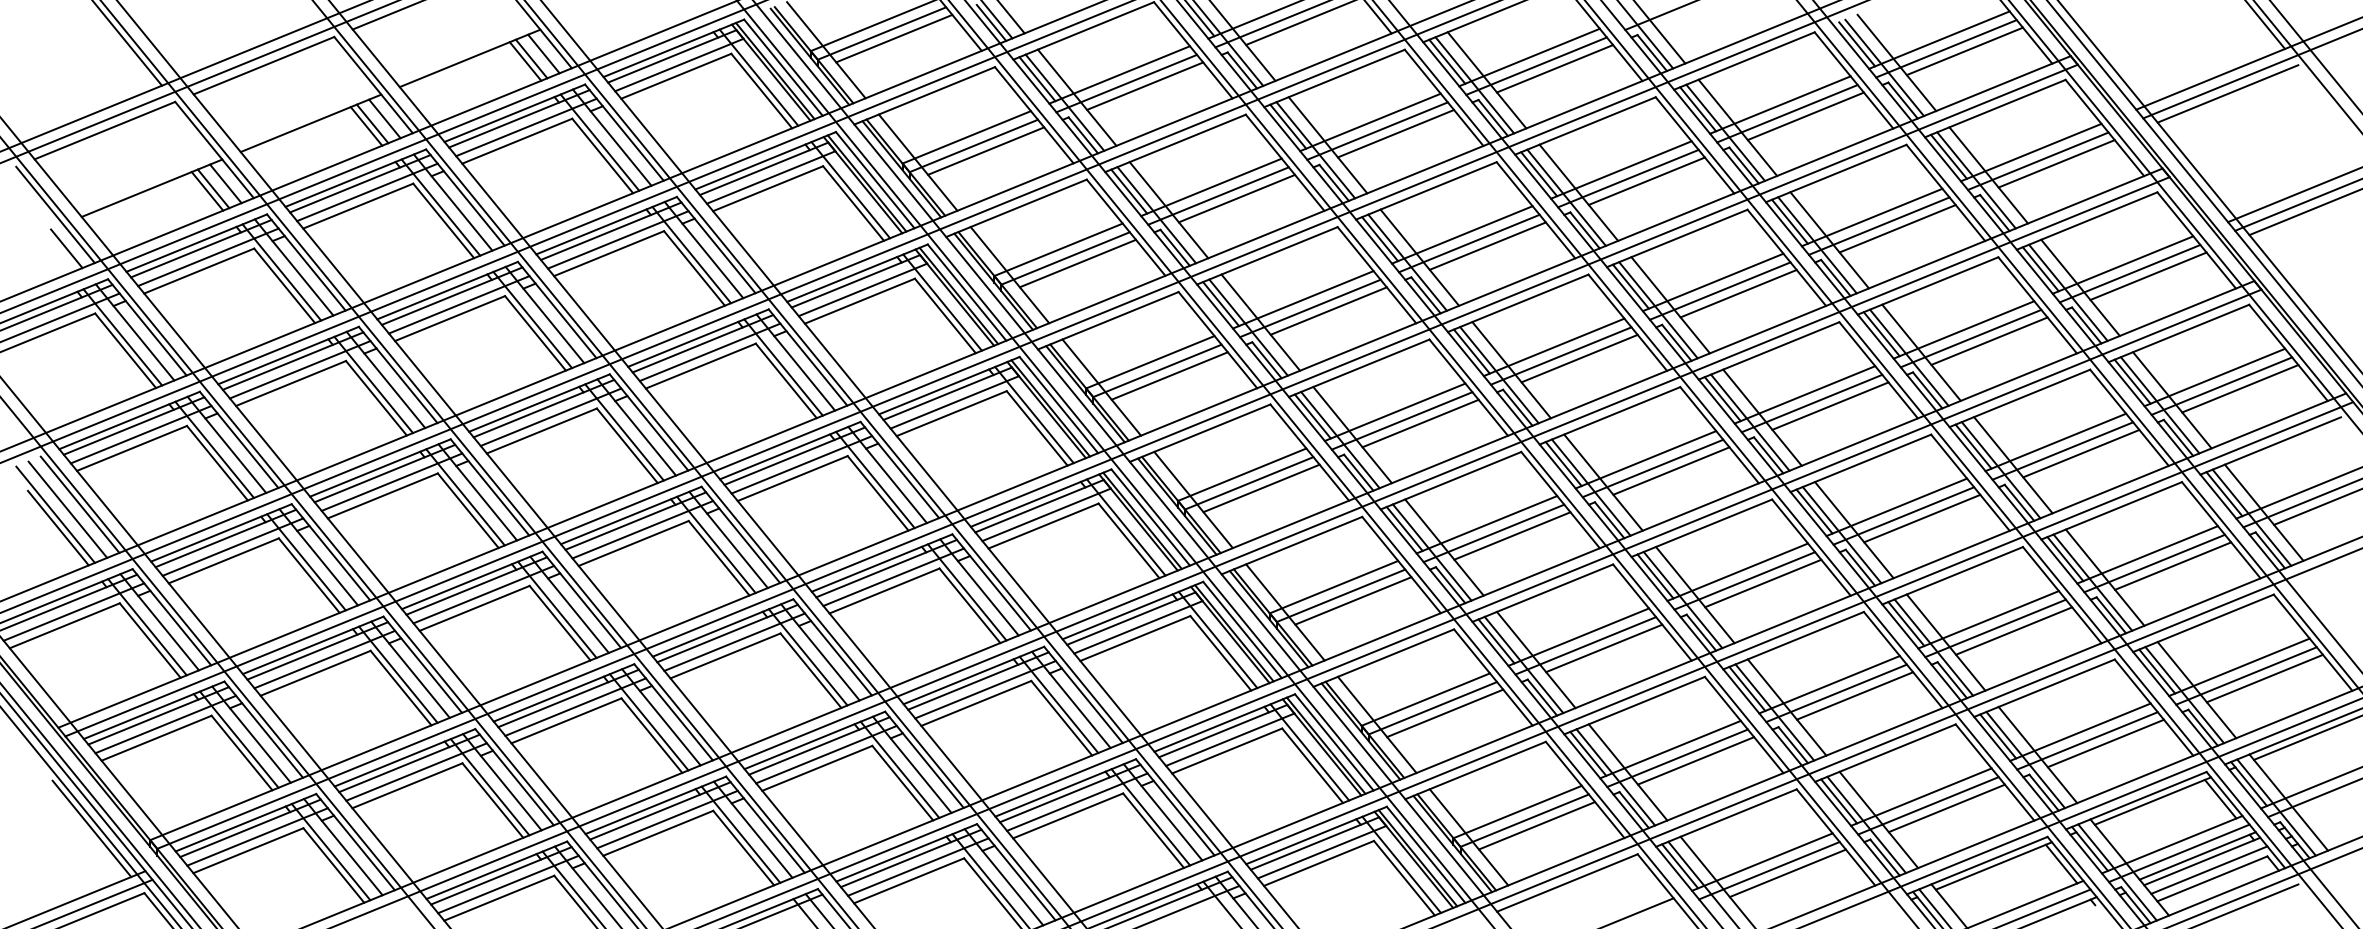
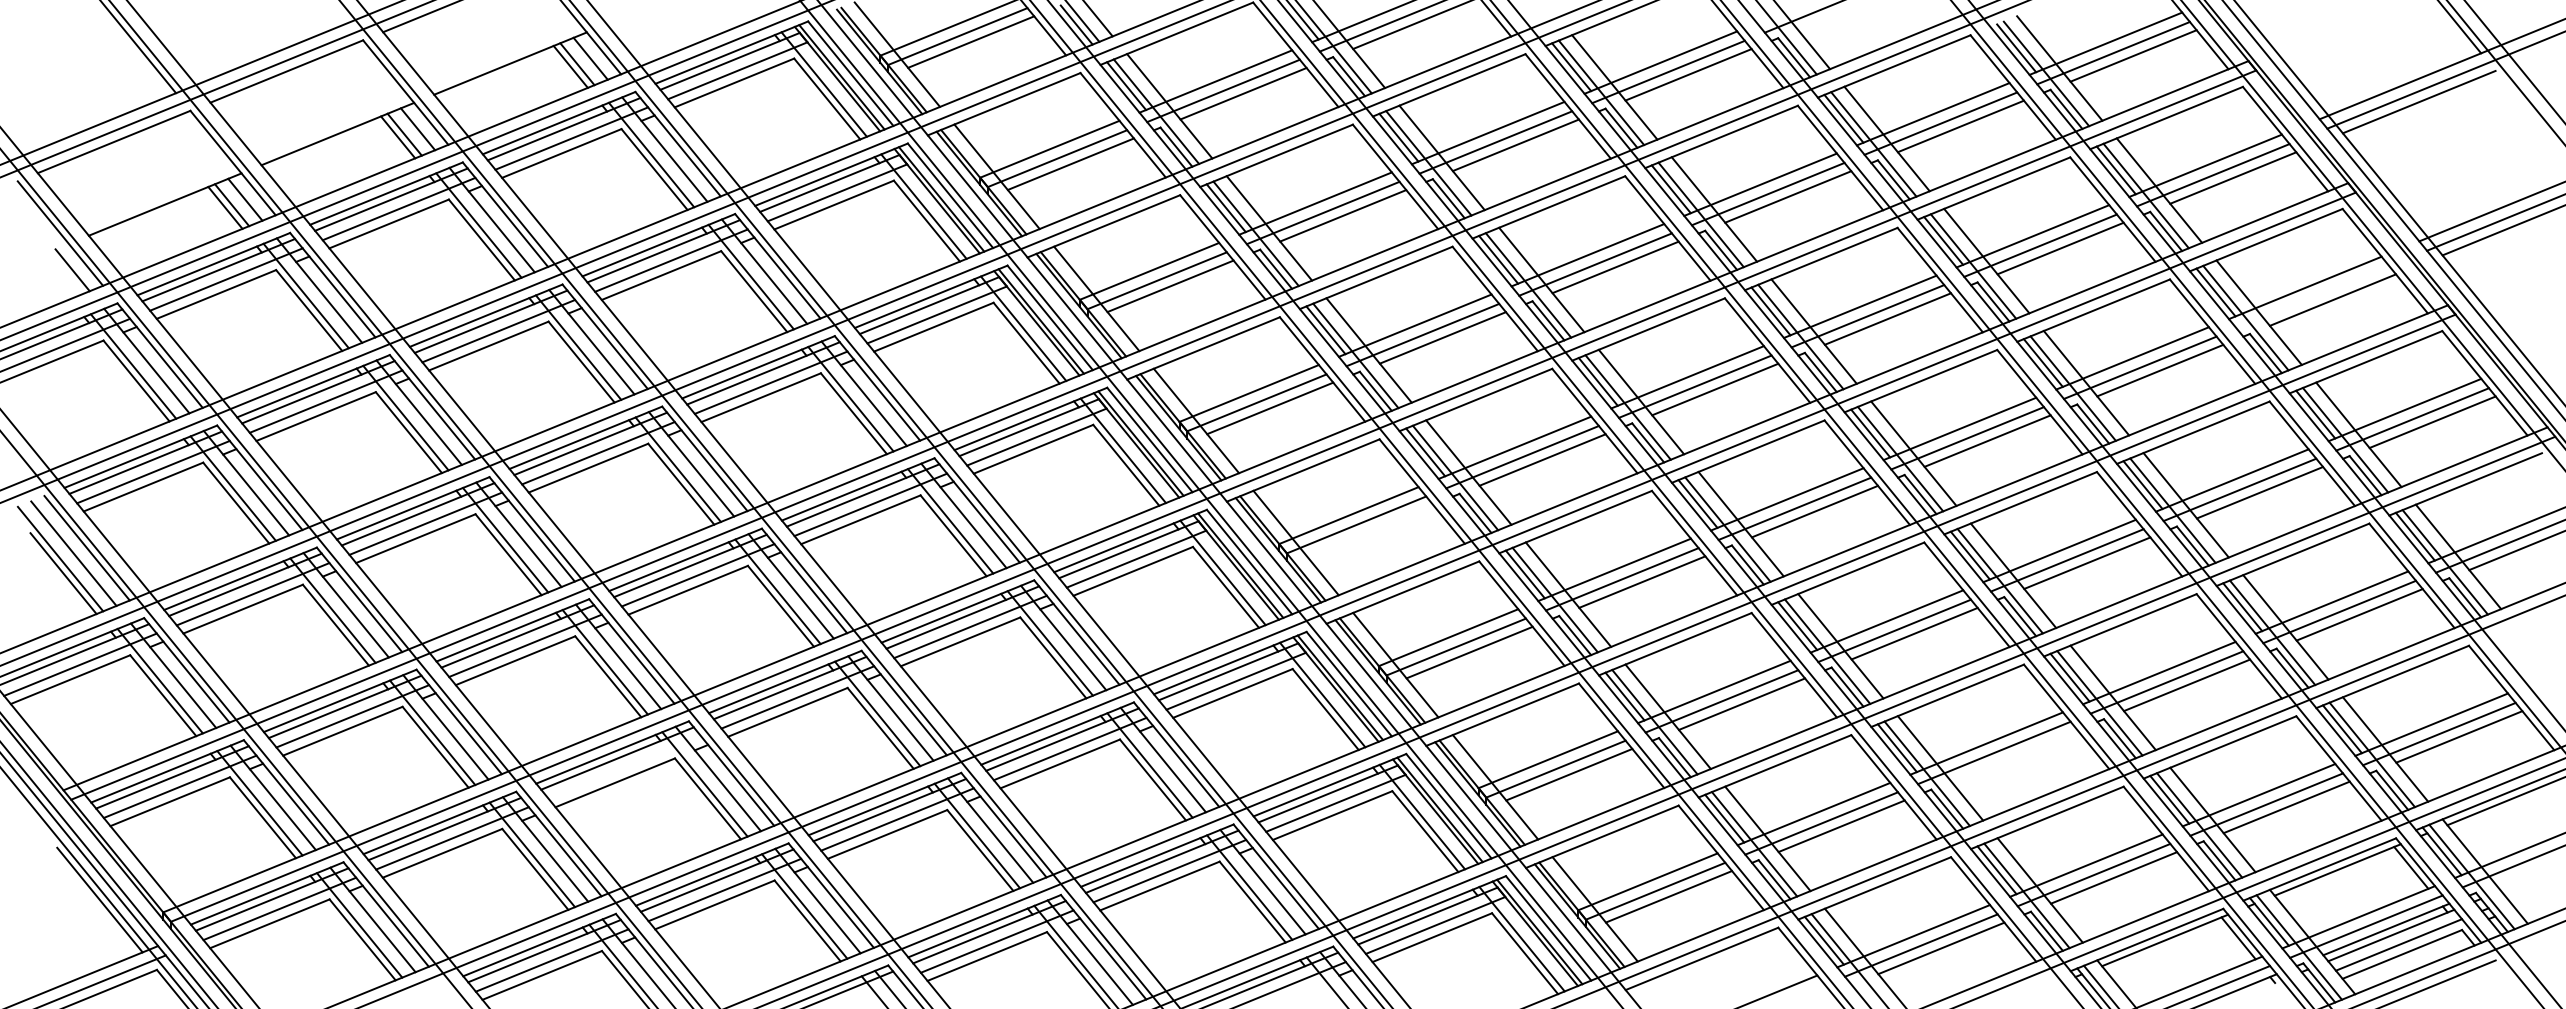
line: (2129, 273) -> (2312, 297), removed
line: (1261, 488) -> (1369, 530), removed
line: (1855, 695) -> (2014, 755), removed
line: (575, 706) -> (624, 767), removed

